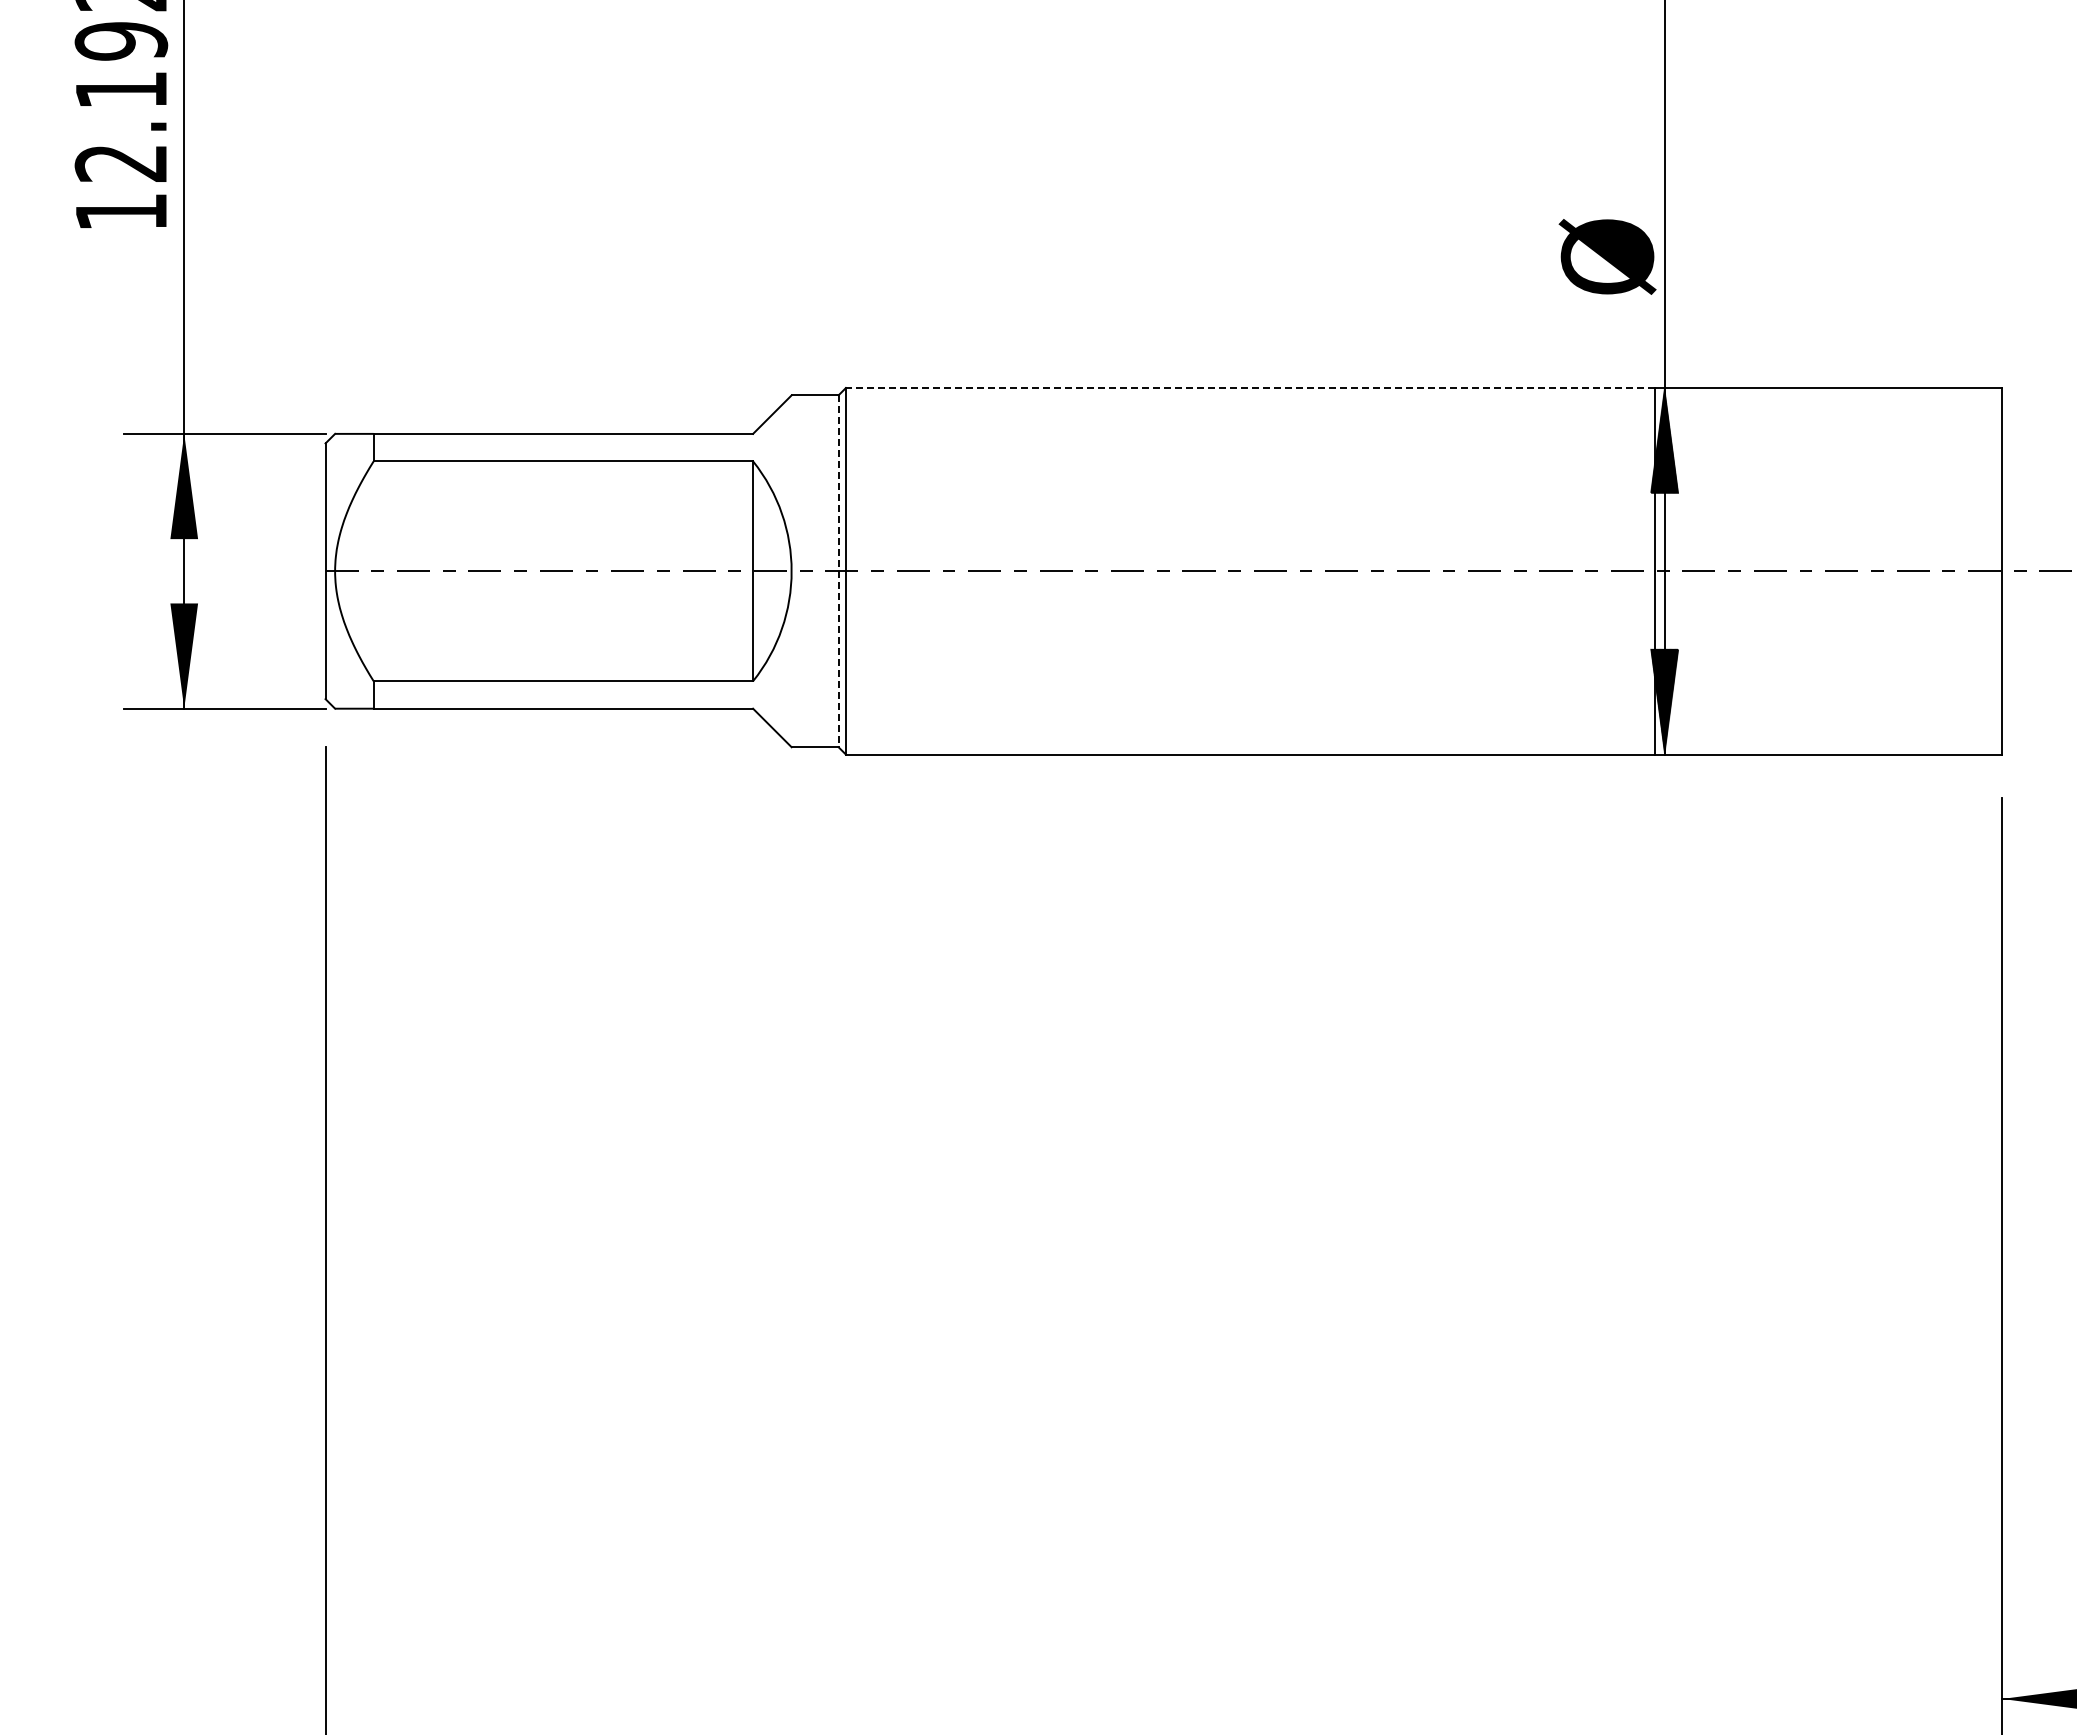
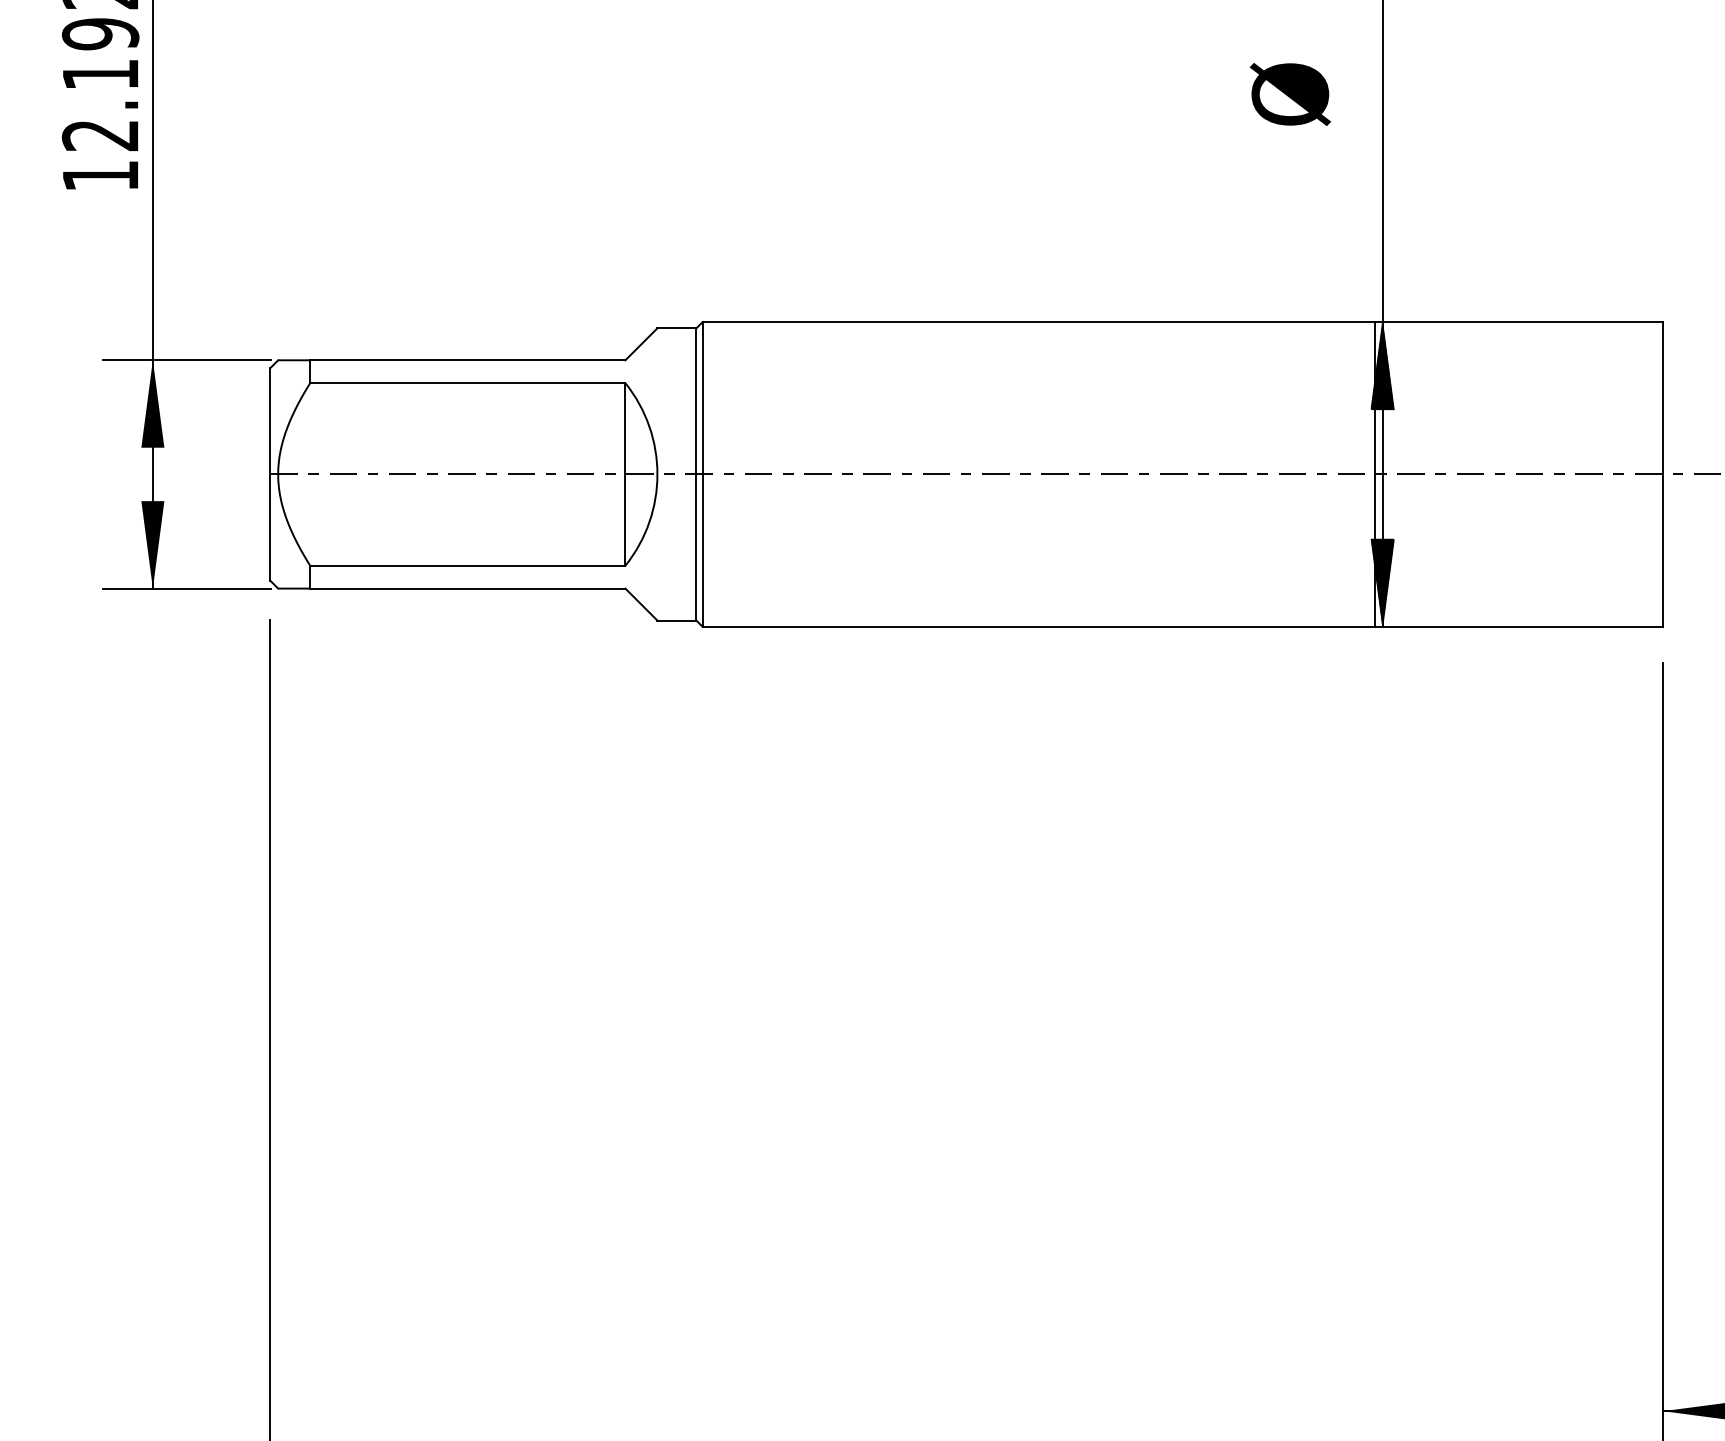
text: (1607, 256) -> (1290, 94), moved
line: (1250, 388) -> (1038, 322), dashed -> solid
line: (838, 571) -> (696, 474), dashed -> solid

